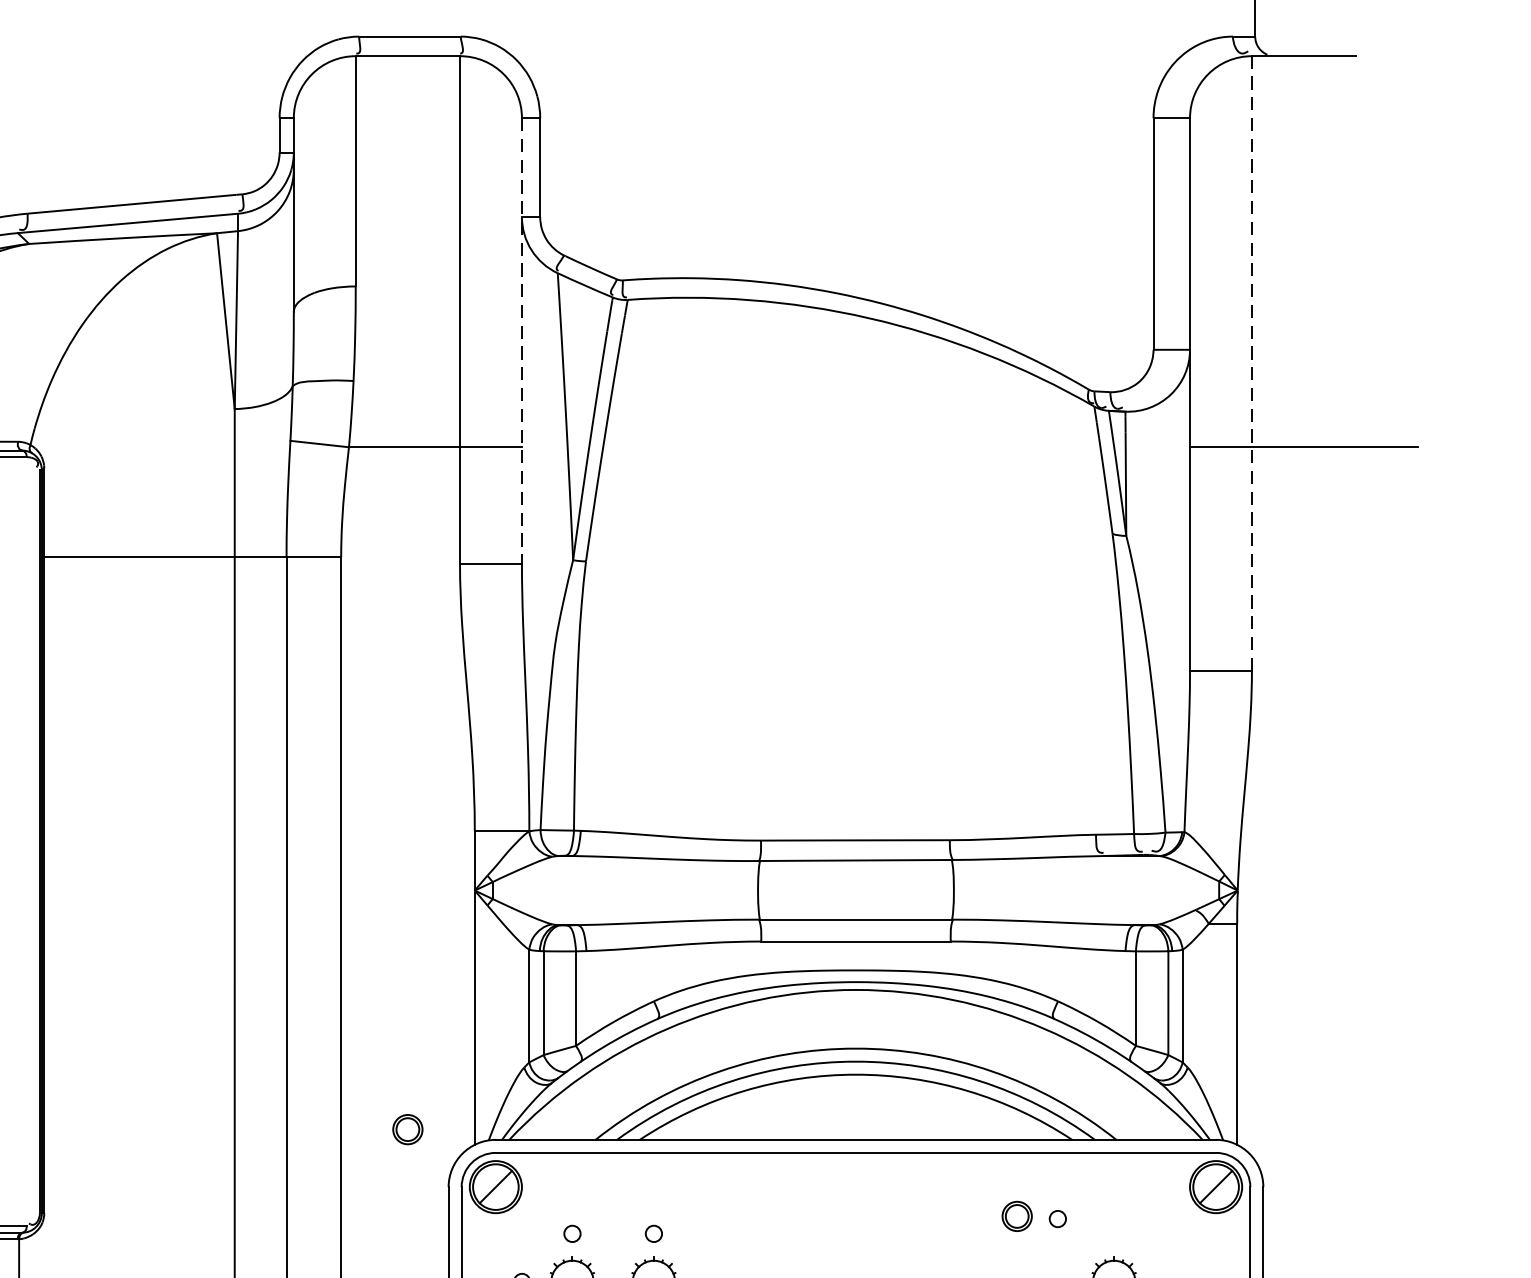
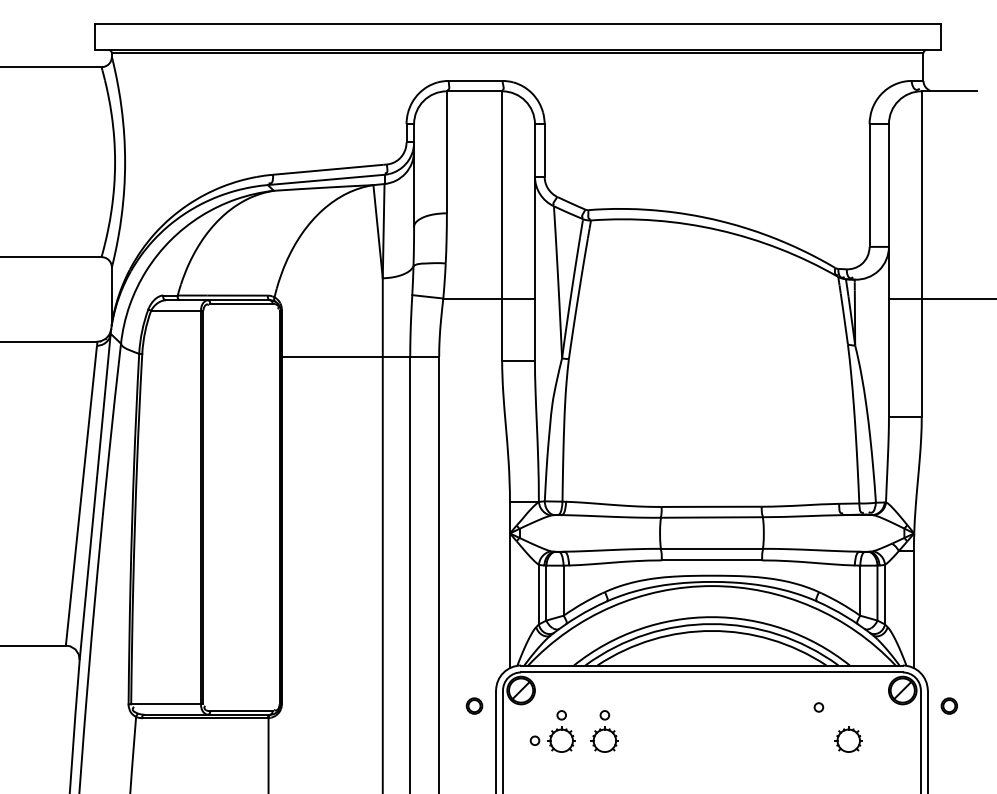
line: (521, 341) -> (534, 242), dashed -> solid
line: (1251, 364) -> (921, 254), dashed -> solid
part: (407, 1128) -> (474, 705), moved
part: (1015, 1215) -> (948, 705), moved

